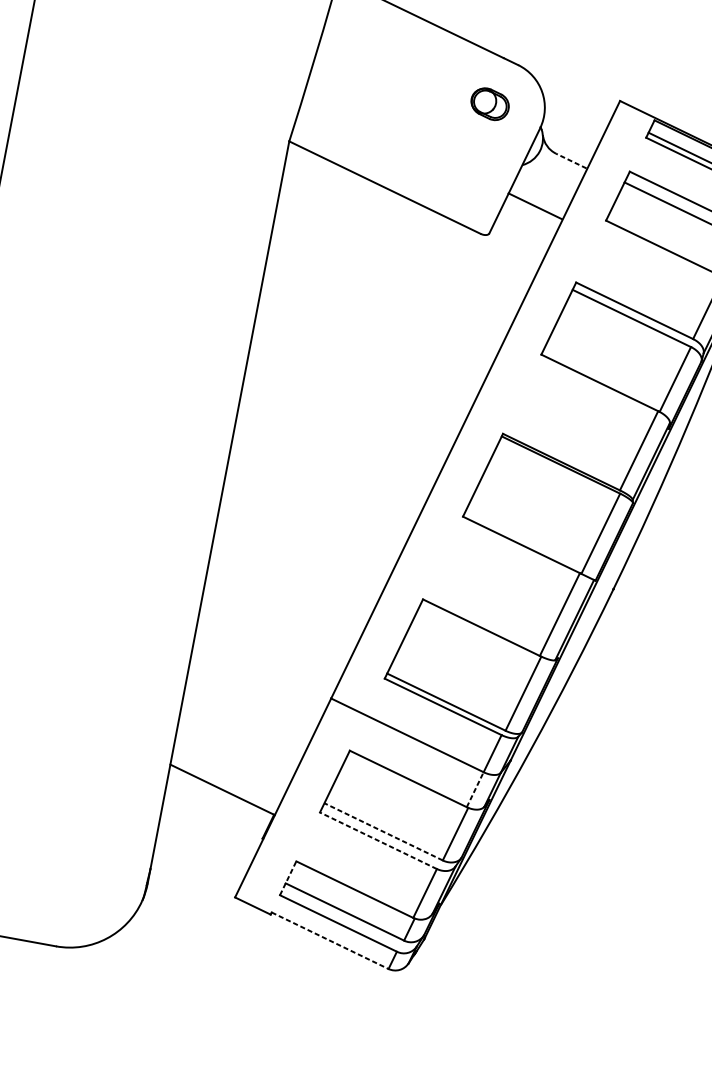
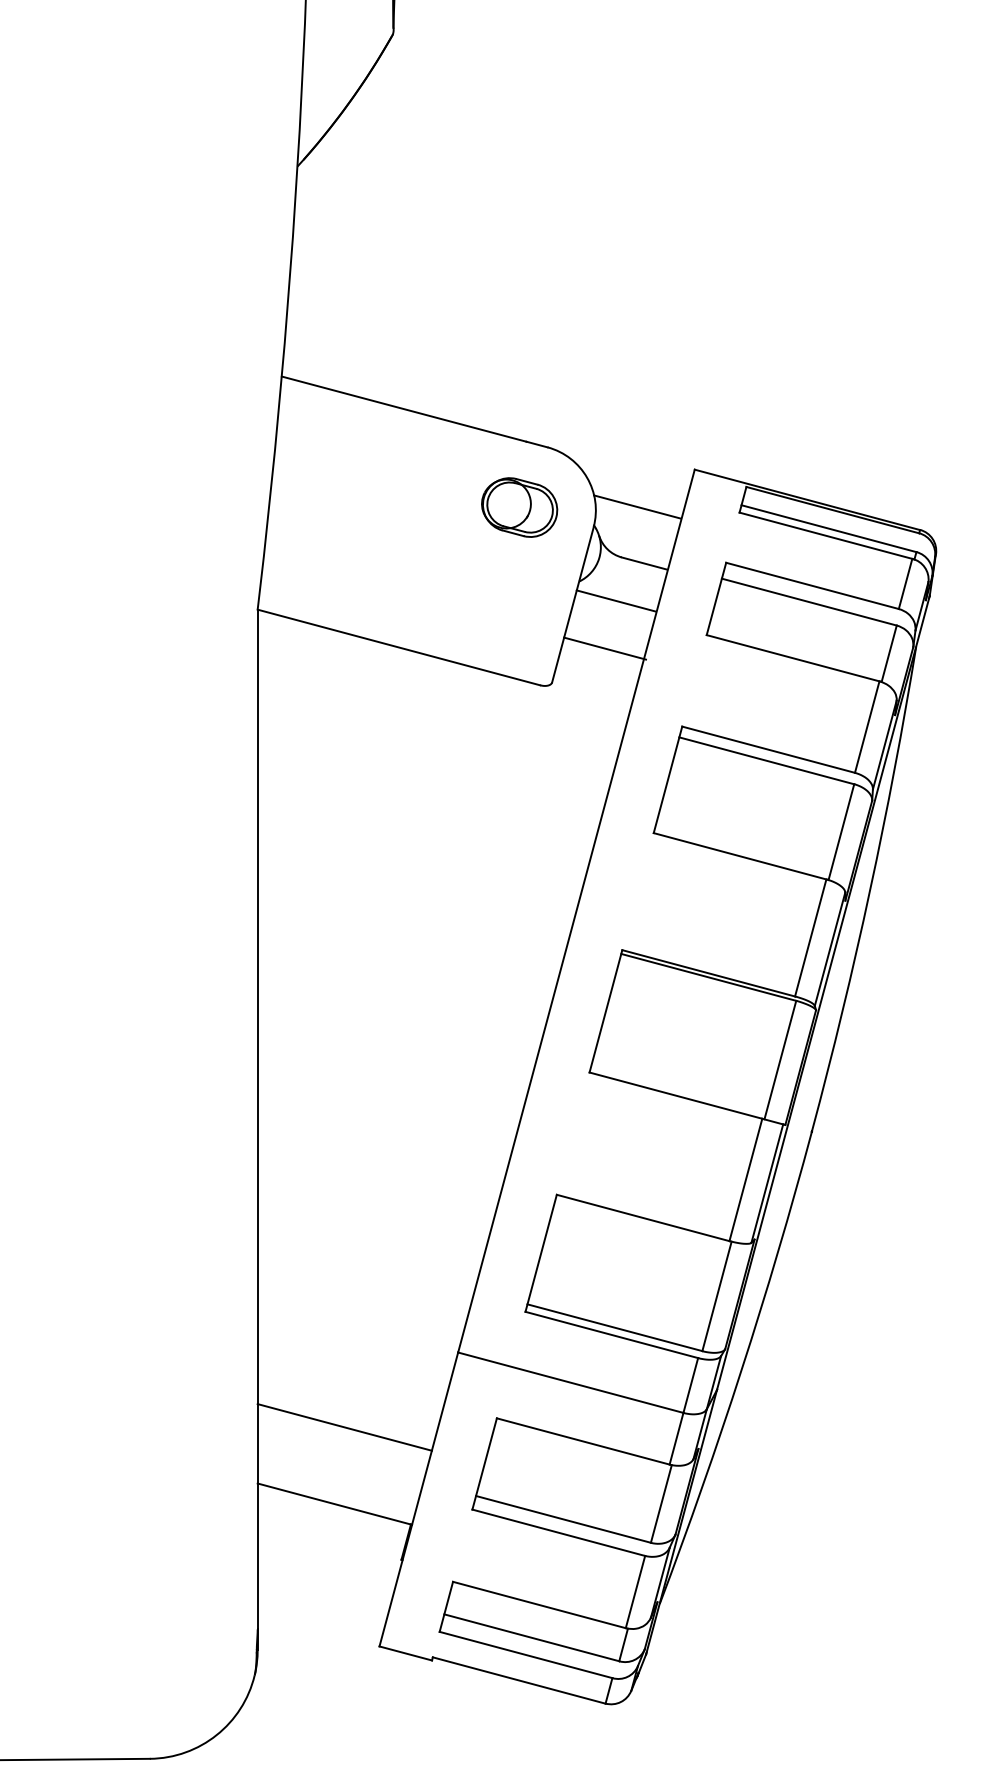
part: (489, 104) -> (519, 507), size x1.43
line: (574, 119) -> (637, 506), added
line: (570, 160) -> (643, 563), dashed -> solid
line: (534, 205) -> (615, 600), moved
line: (532, 216) -> (605, 648), added
line: (239, 736) -> (344, 1427), added
line: (475, 789) -> (676, 1438), dashed -> solid
line: (383, 831) -> (563, 1519), dashed -> solid
line: (378, 840) -> (558, 1532), dashed -> solid
line: (288, 878) -> (446, 1606), dashed -> solid
line: (330, 940) -> (519, 1680), dashed -> solid

